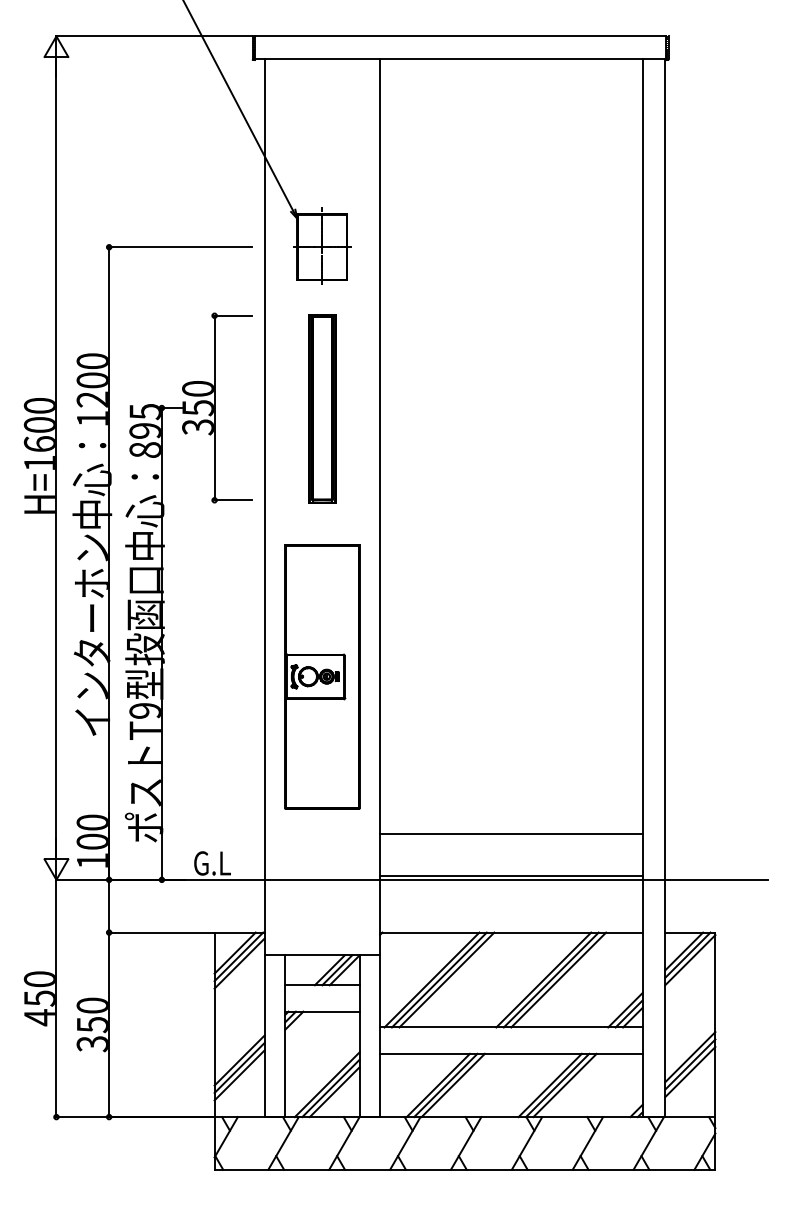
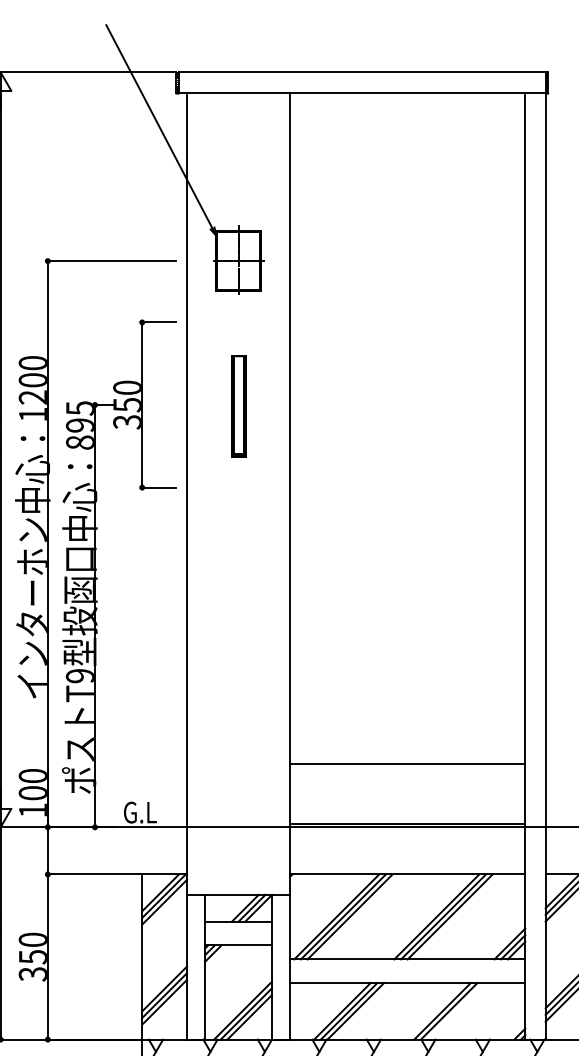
part: (322, 408) -> (238, 405), size x0.6
part: (322, 676) -> (238, 645), removed
line: (511, 834) -> (407, 764), moved
line: (564, 1085) -> (455, 1011), removed

